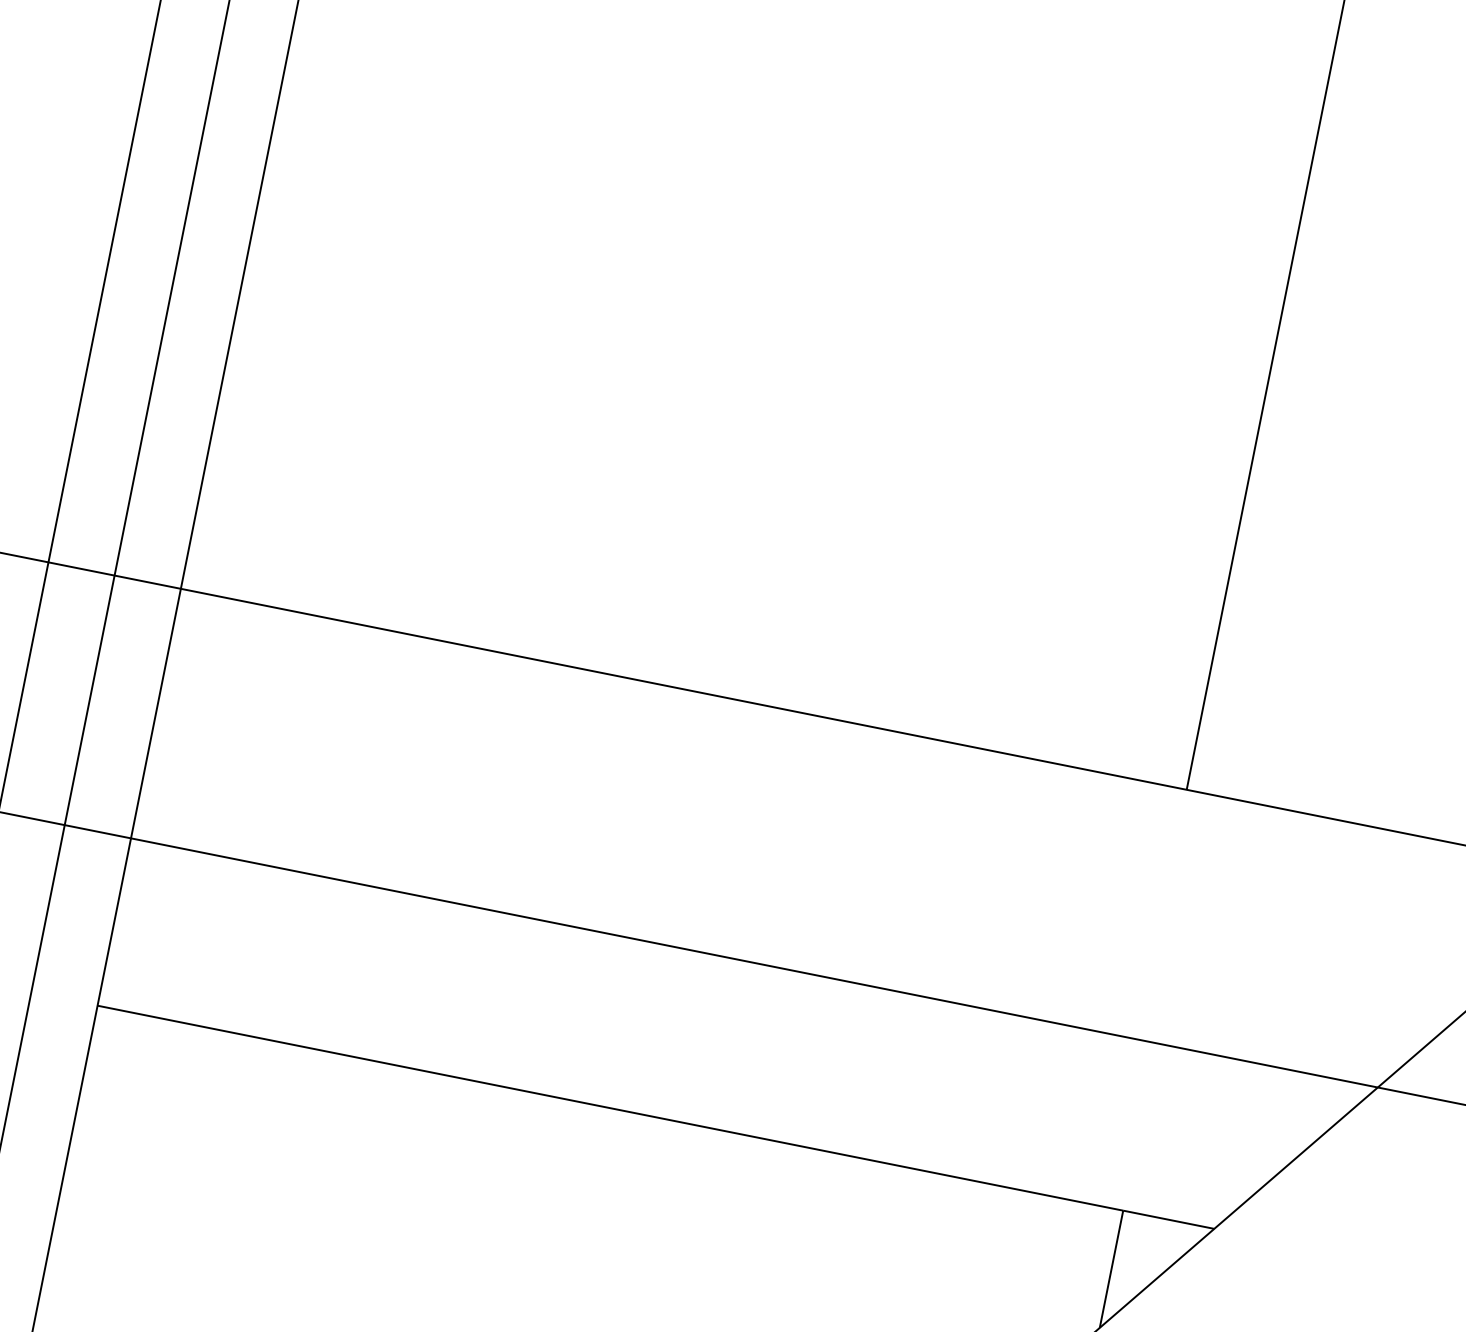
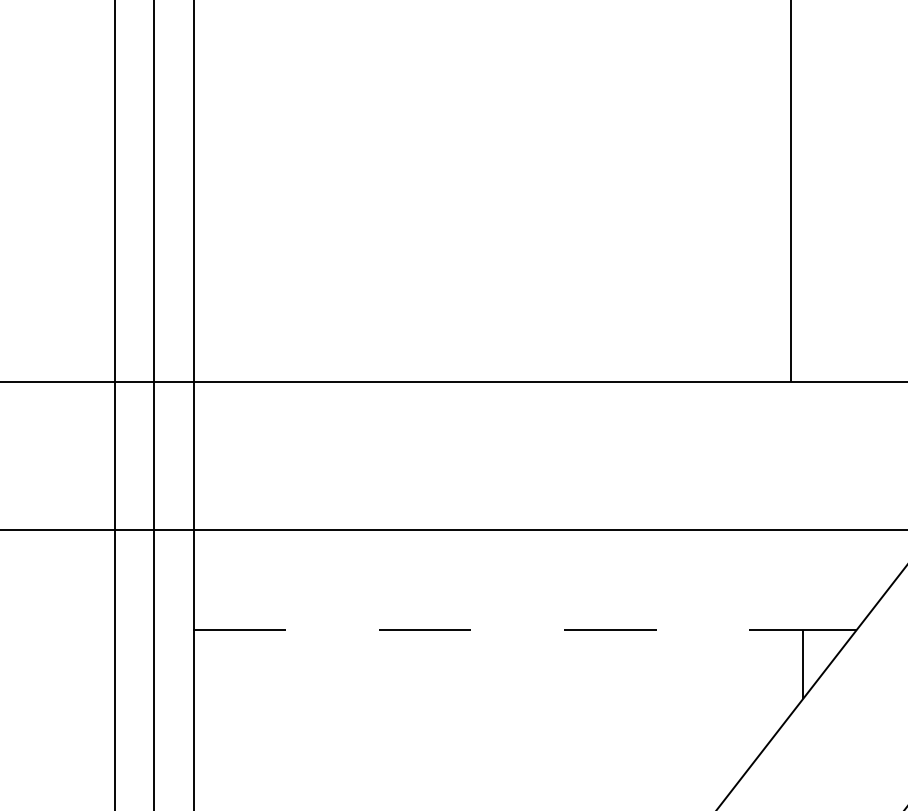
line: (610, 1108) -> (498, 629), solid -> dashed

